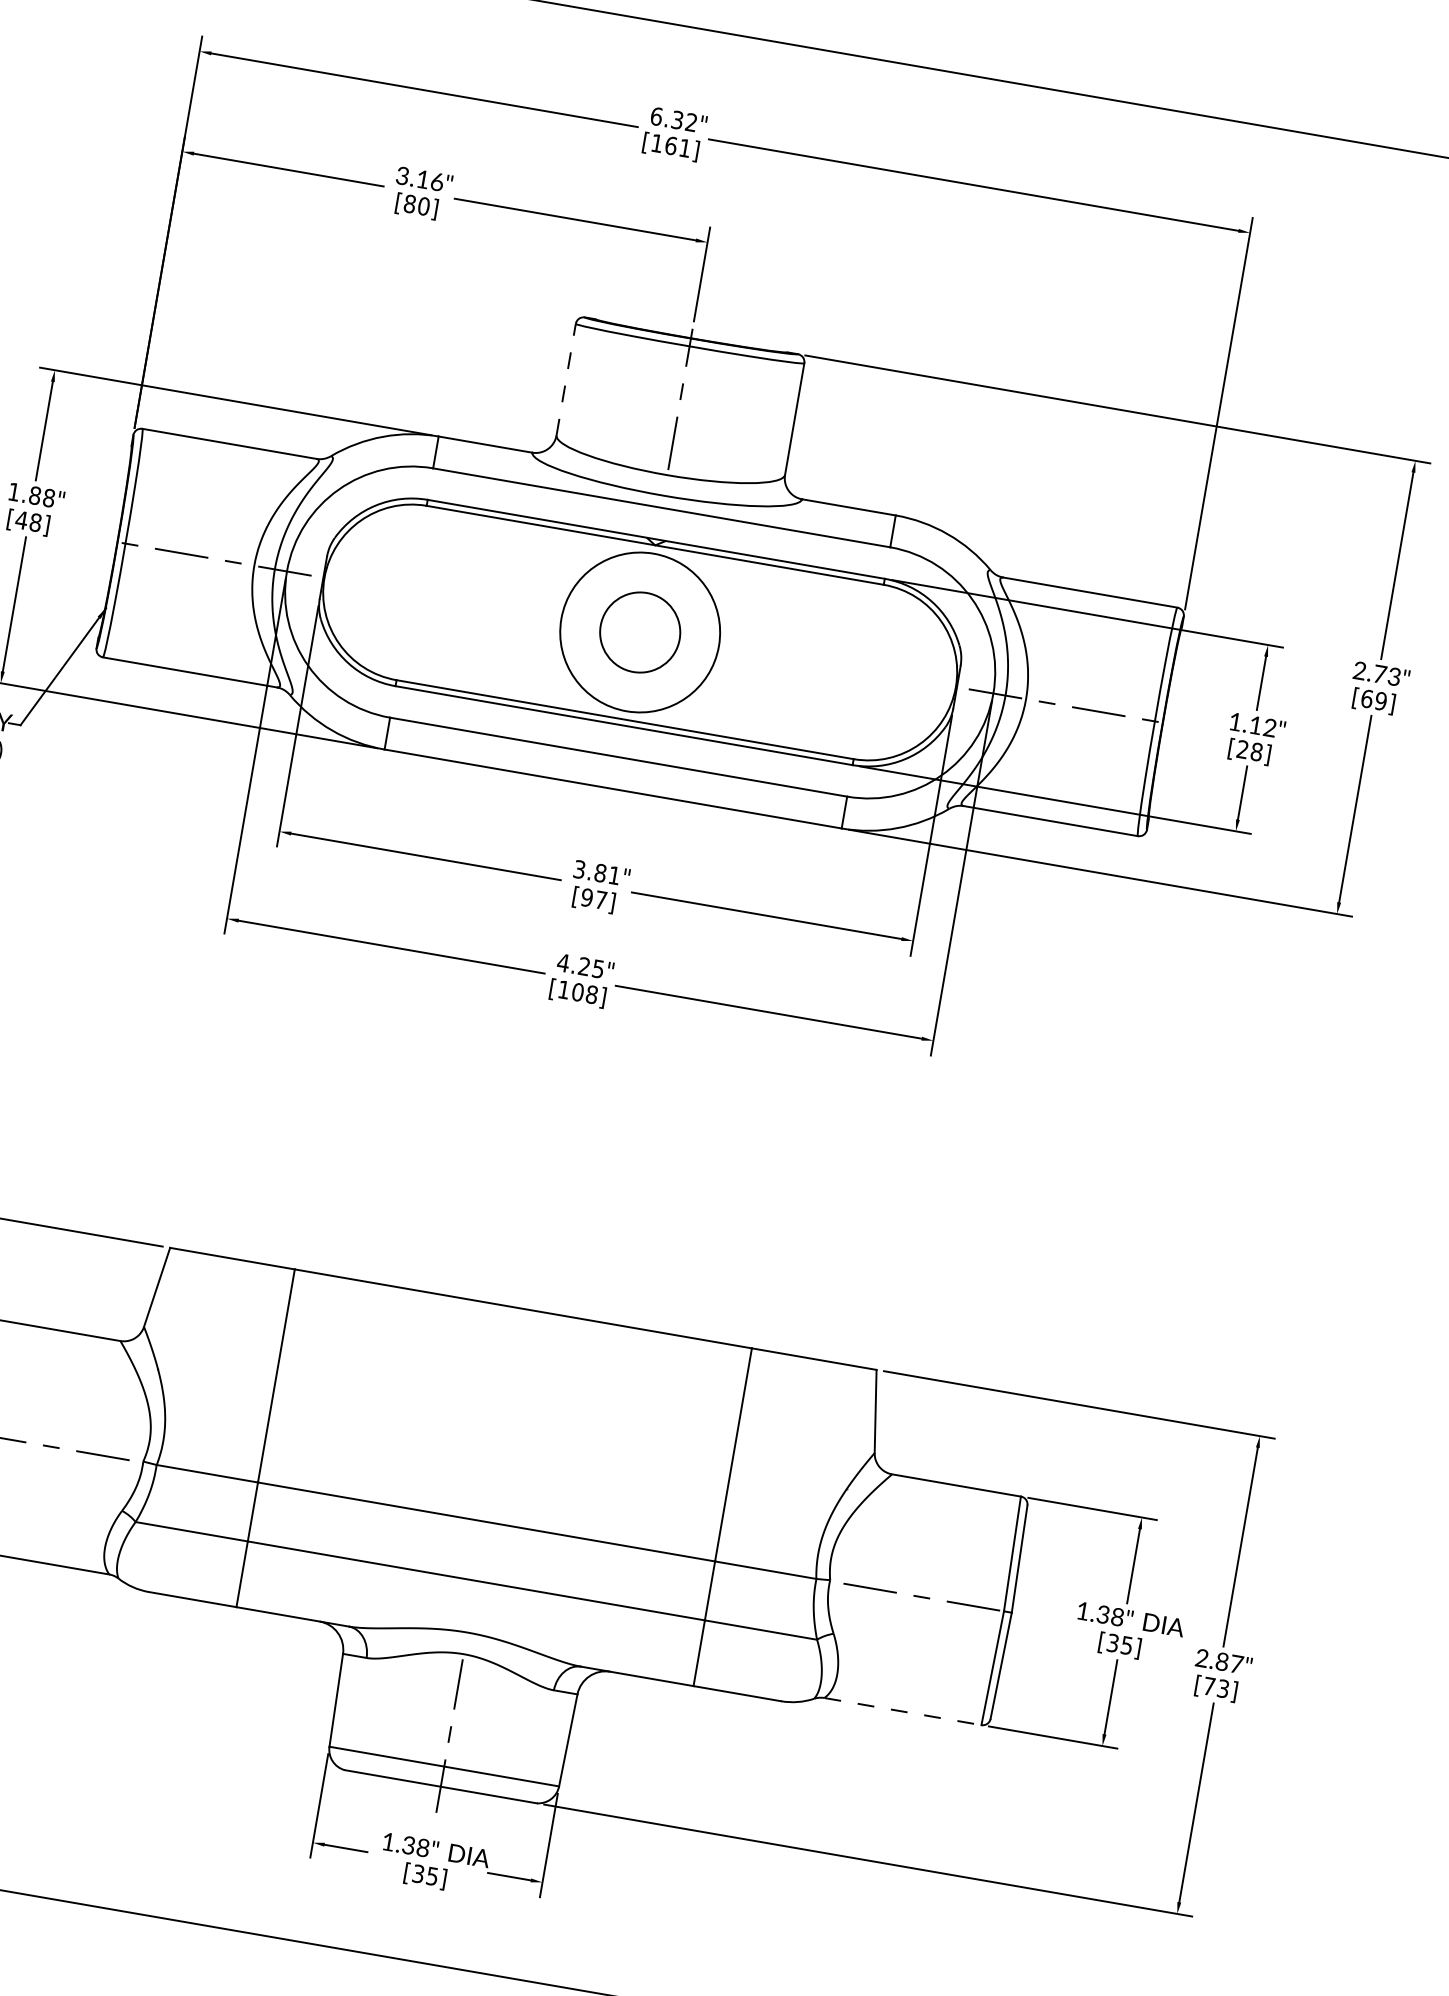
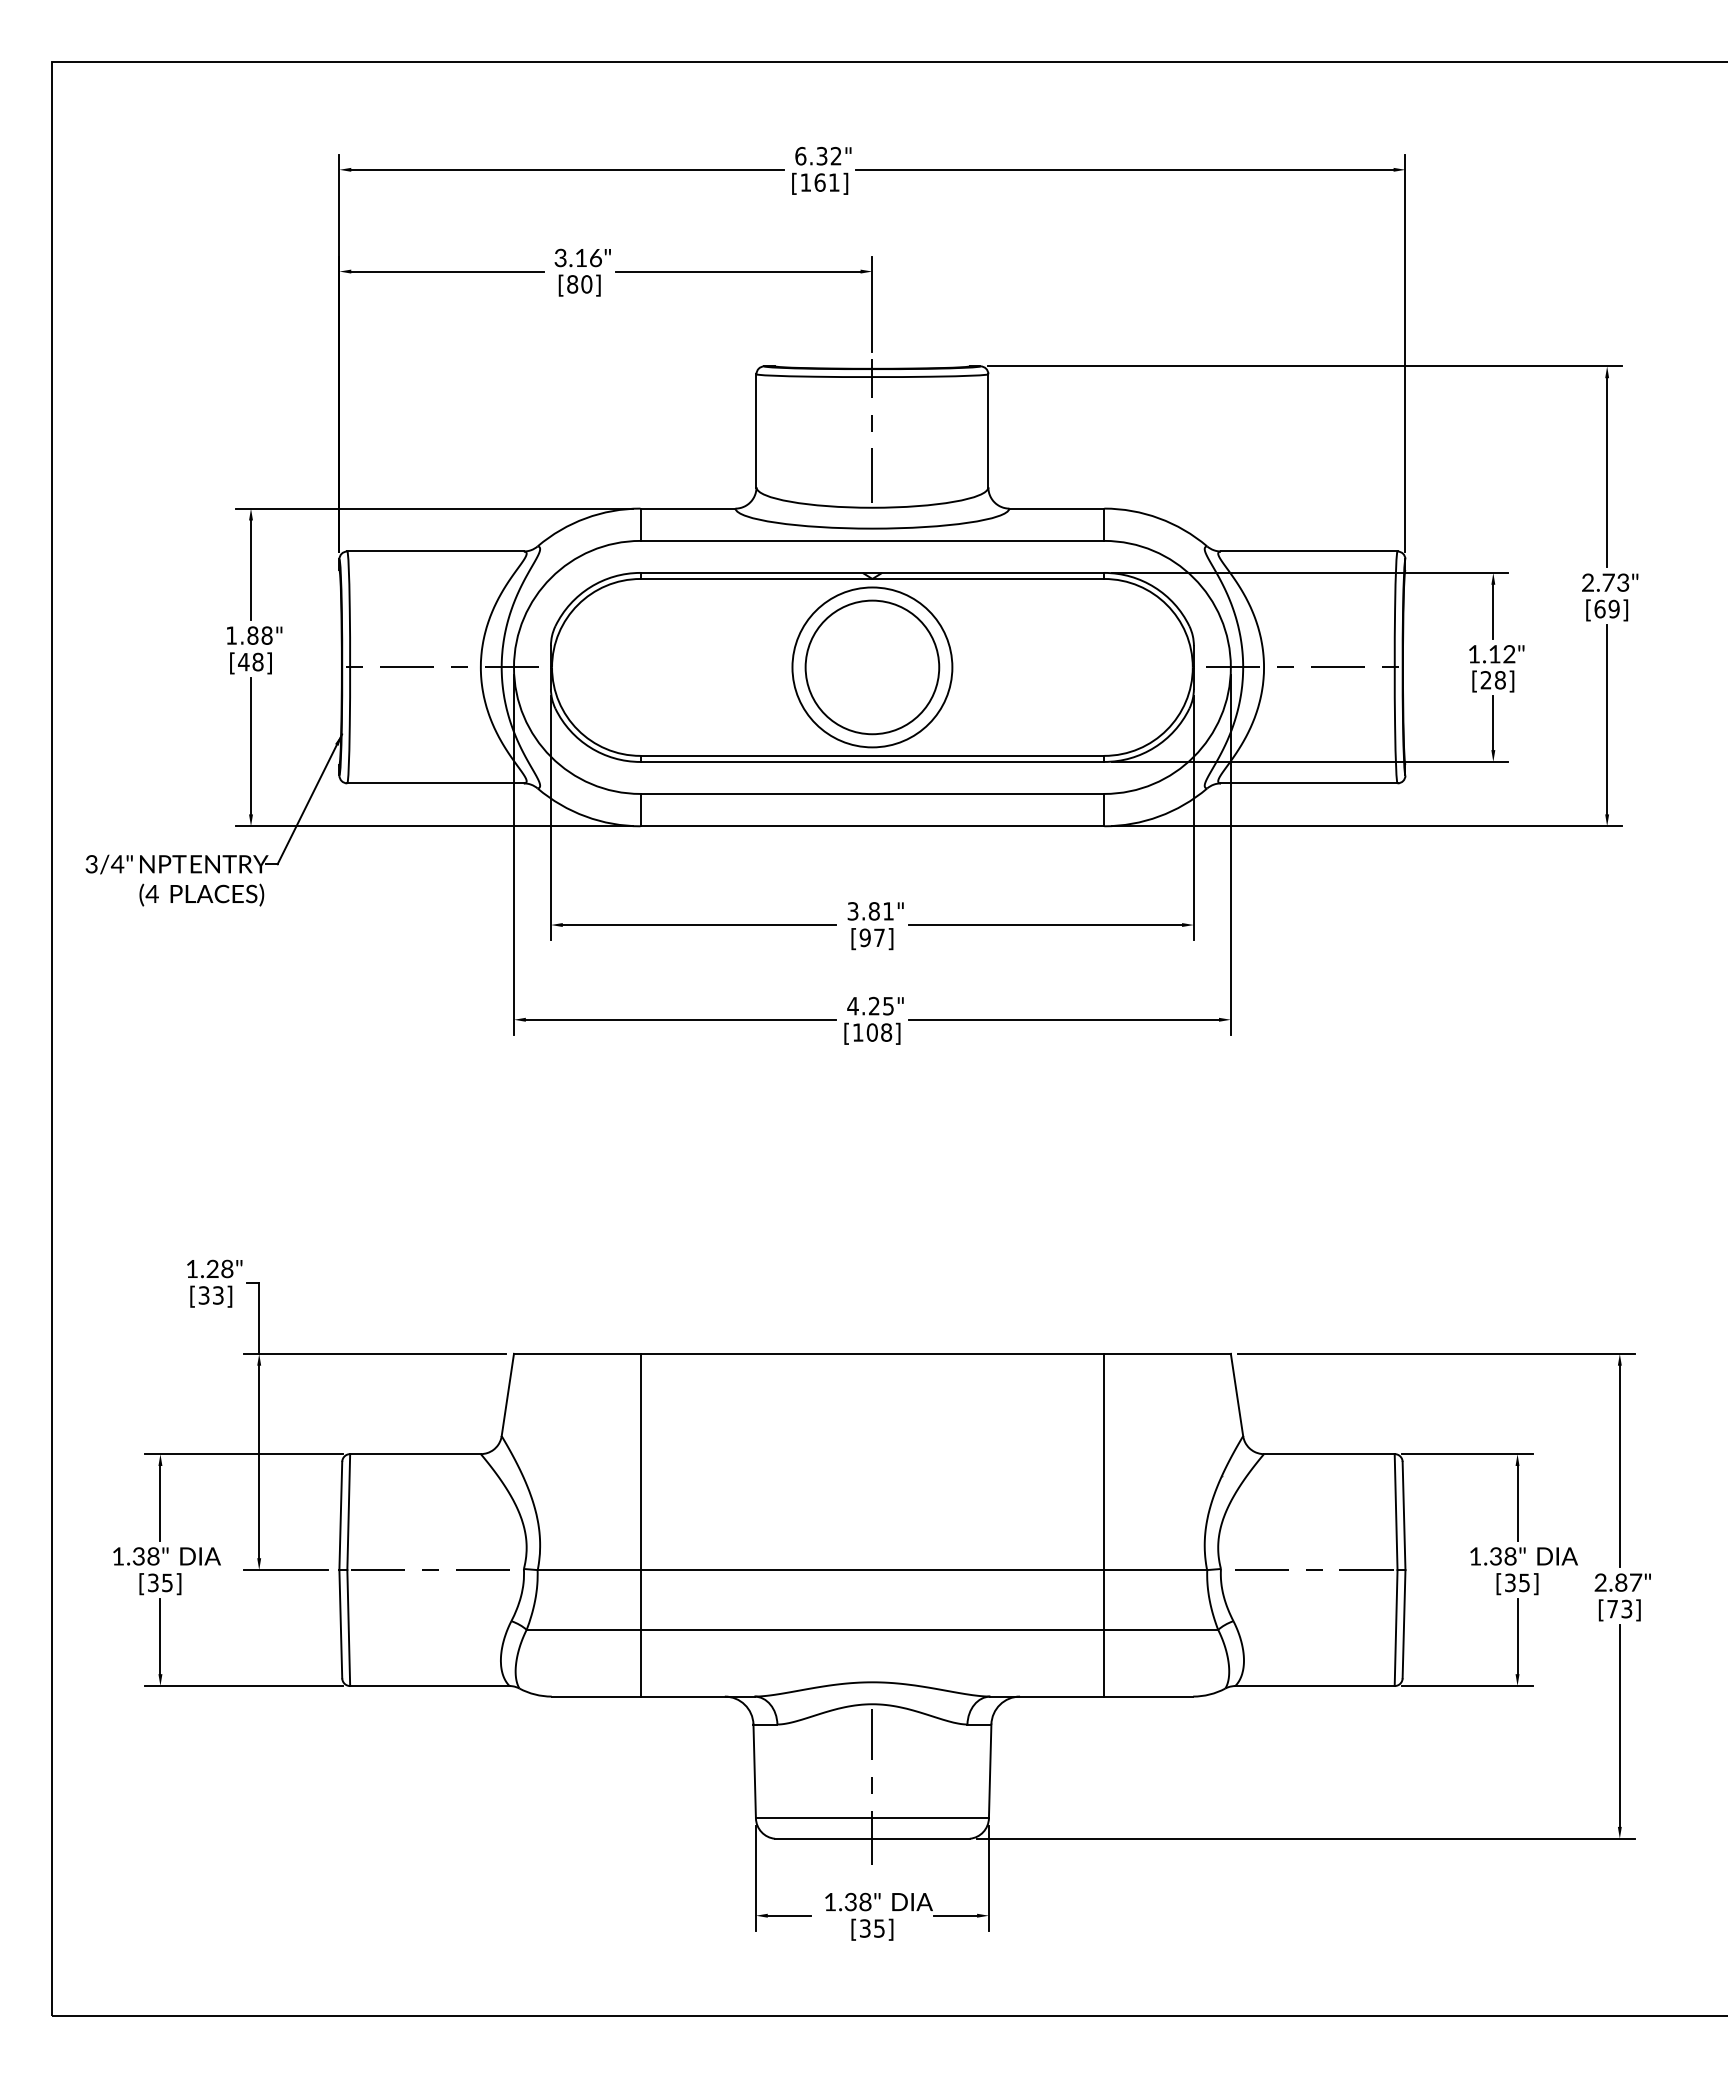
line: (566, 379) -> (756, 430), dashed -> solid
circle: (640, 632) -> (872, 667), size x1.67
line: (903, 1712) -> (1315, 1686), dashed -> solid

